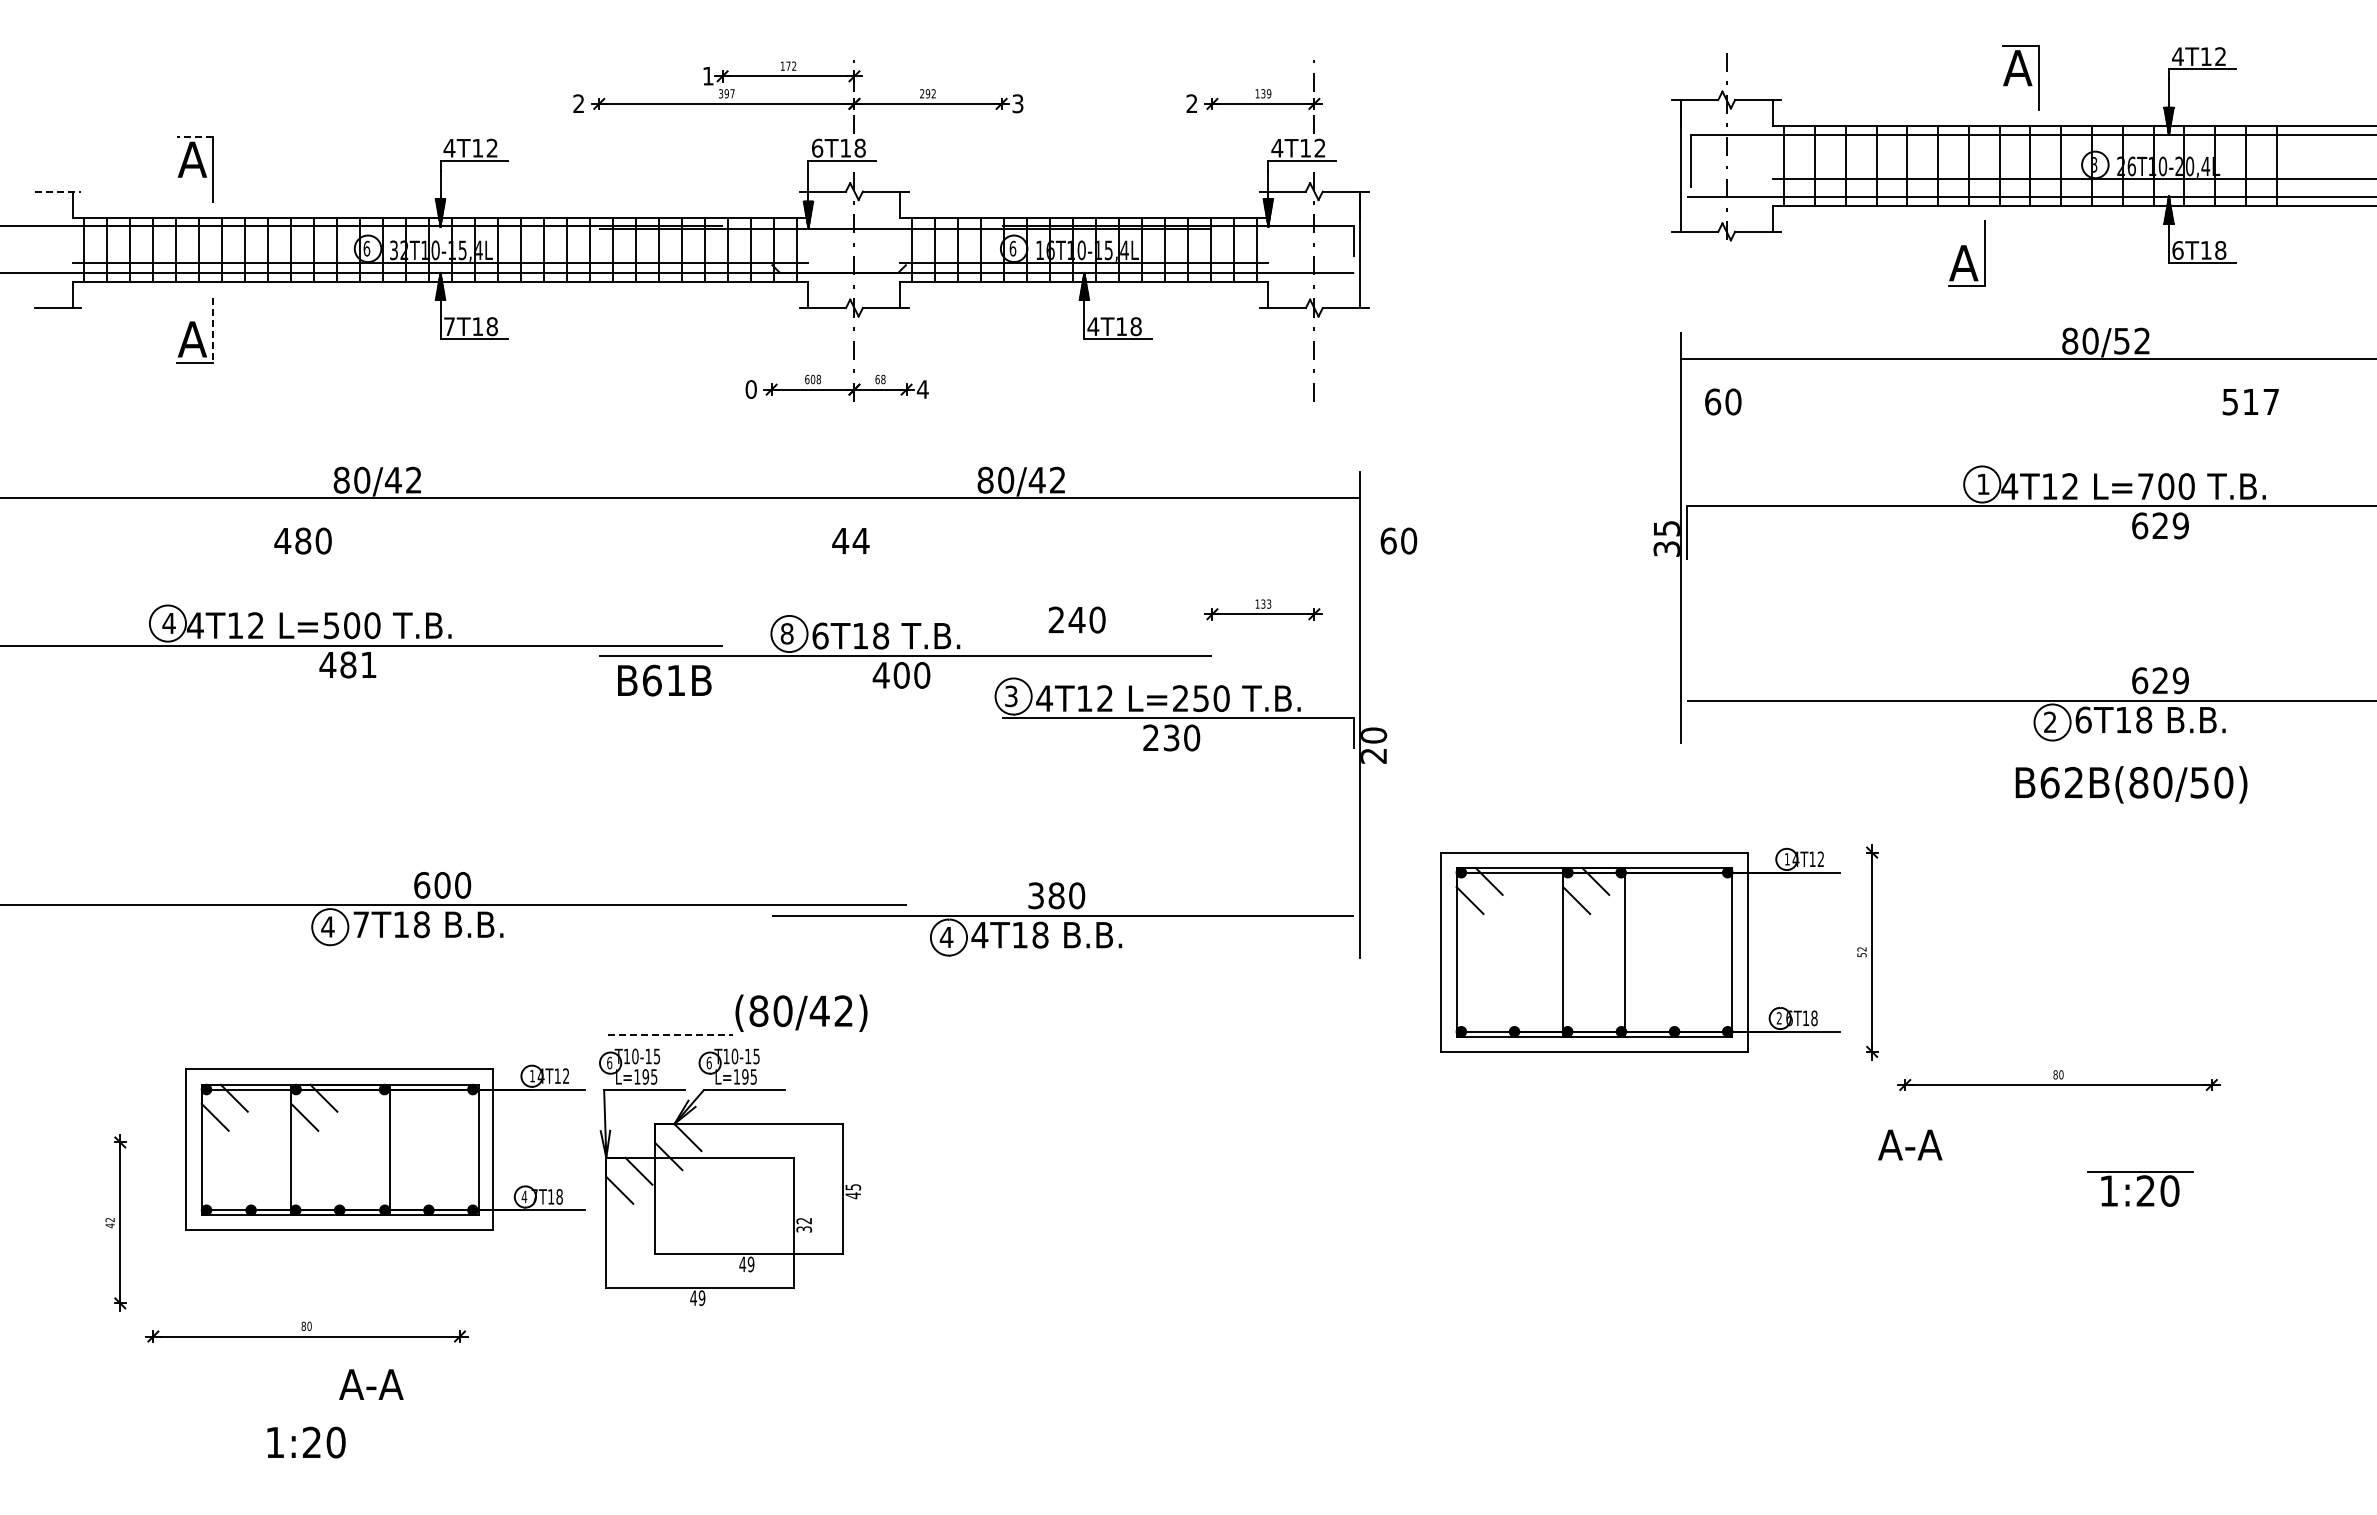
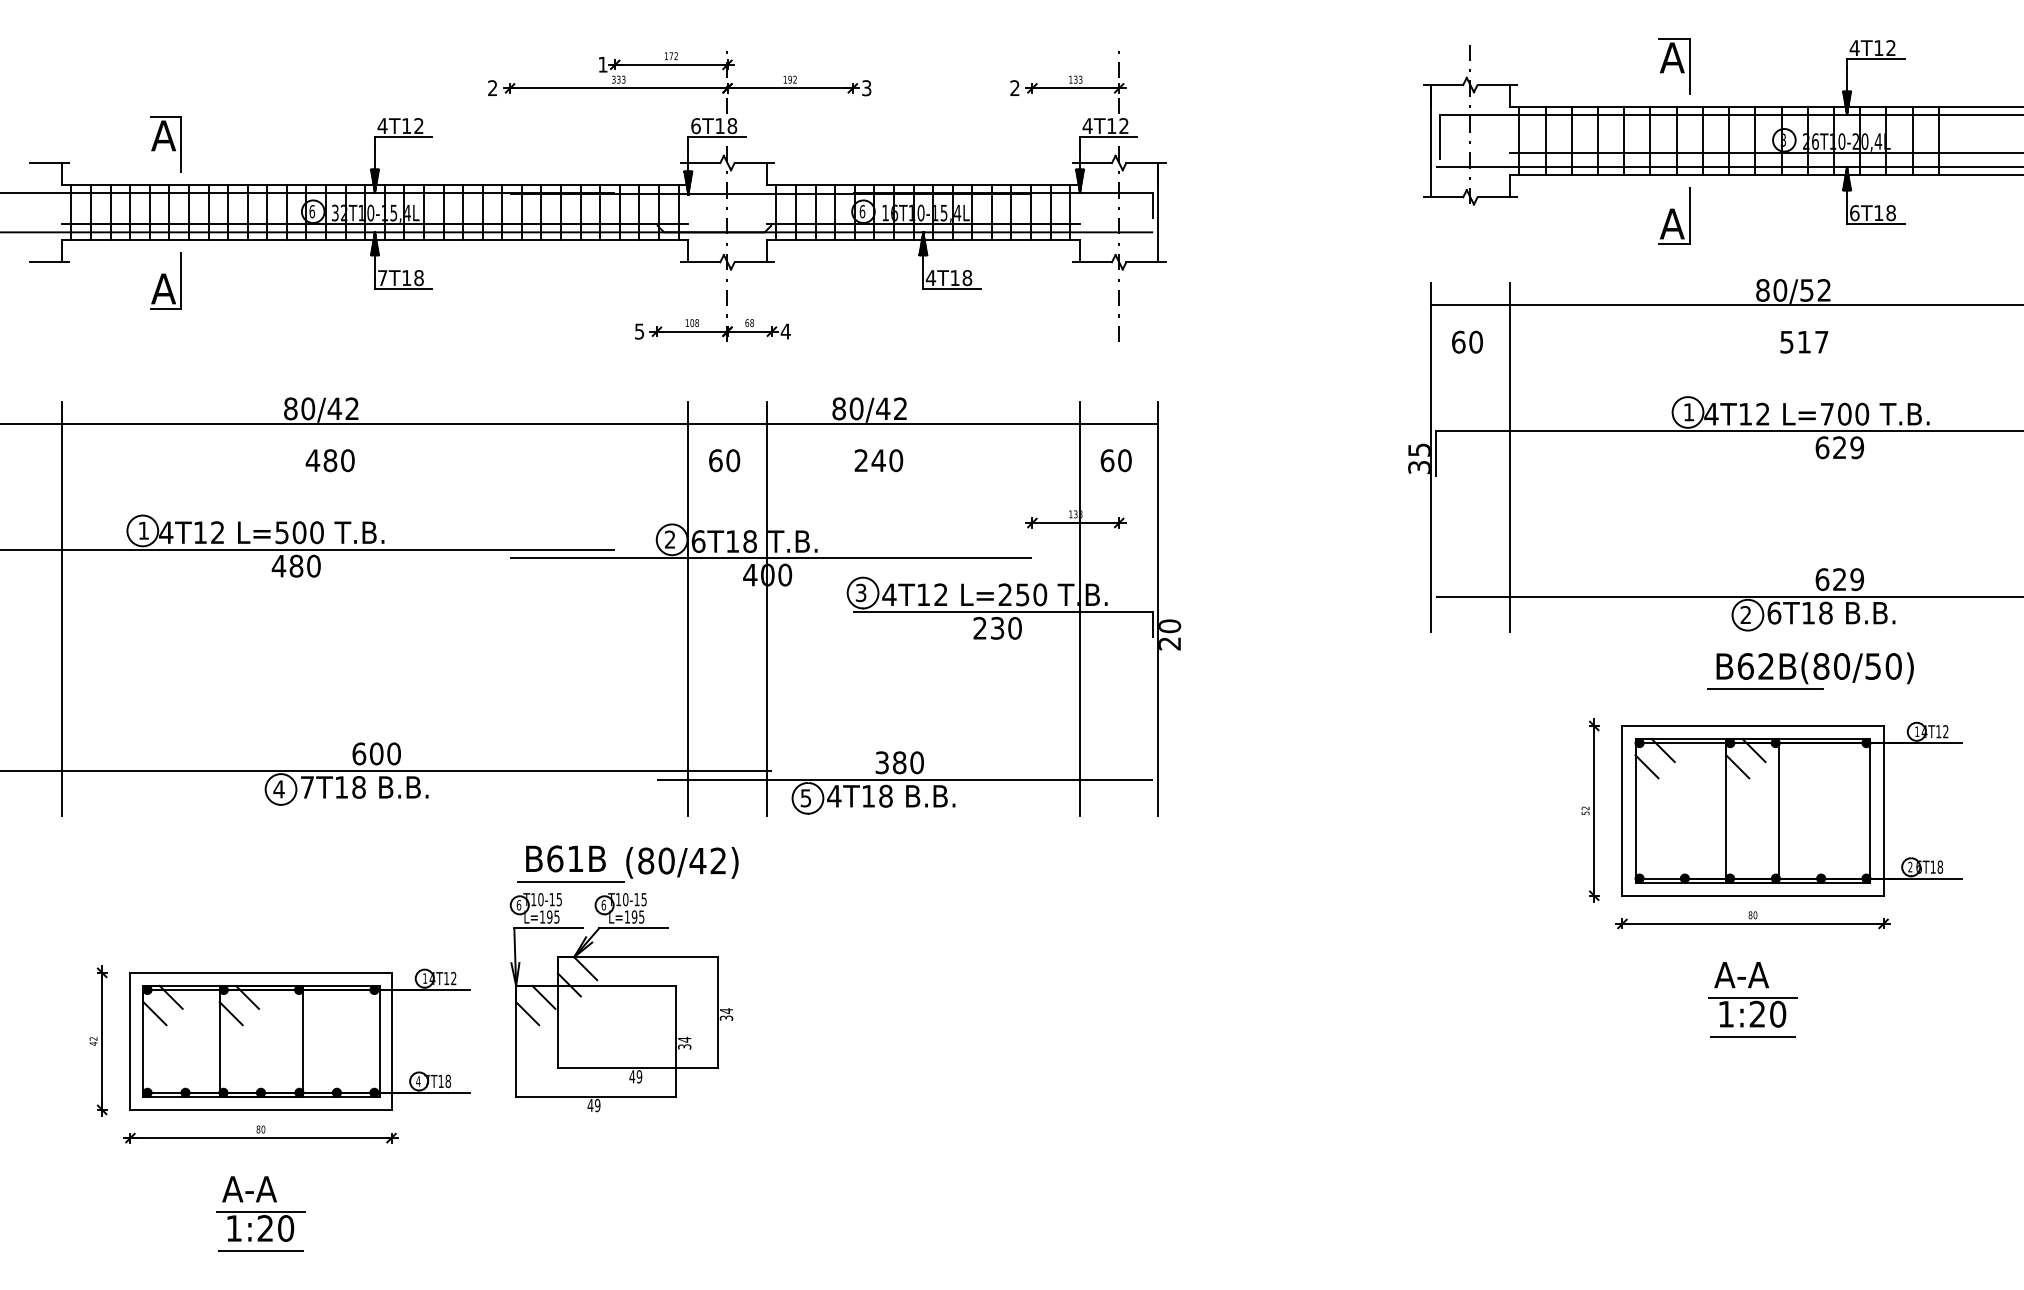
part: (2020, 77) -> (1674, 65), moved
text: (729, 93) -> (621, 79), 397 -> 333
text: (922, 93) -> (785, 79), 292 -> 192
text: (1268, 93) -> (1080, 79), 139 -> 133
line: (194, 137) -> (165, 116), dashed -> solid
line: (58, 191) -> (49, 162), dashed -> solid
line: (213, 330) -> (181, 281), dashed -> solid
text: (807, 379) -> (687, 323), 608 -> 108
text: (750, 389) -> (638, 331), 0 -> 5
text: (2250, 402) -> (1804, 342), moved
line: (1772, 537) -> (1509, 457), added
text: (302, 540) -> (329, 460), moved
text: (850, 540) -> (724, 460), 44 -> 60
text: (1398, 540) -> (1115, 460), moved
text: (1076, 619) -> (878, 460), moved
text: (168, 623) -> (143, 530), 4 -> 1
text: (786, 633) -> (669, 539), 8 -> 2
text: (368, 664) -> (313, 565), 481 -> 480
text: (664, 680) -> (565, 858), moved
line: (72, 714) -> (61, 608), added
line: (808, 714) -> (688, 608), added
line: (900, 714) -> (766, 608), added
line: (1268, 714) -> (1080, 608), added
line: (2072, 809) -> (1764, 689), added
text: (946, 937) -> (805, 798), 4 -> 5
part: (1640, 949) -> (1792, 808), moved
line: (670, 1035) -> (570, 881), dashed -> solid
text: (1910, 1144) -> (1741, 974), moved
part: (385, 1147) -> (299, 1039), moved
text: (853, 1191) -> (726, 1014), 45 -> 34
part: (2145, 1192) -> (1757, 1015), moved
line: (2058, 1217) -> (1752, 1036), added
text: (803, 1220) -> (684, 1039), 32 -> 34
text: (371, 1384) -> (249, 1189), moved
line: (306, 1423) -> (260, 1212), added
line: (306, 1469) -> (260, 1251), added

